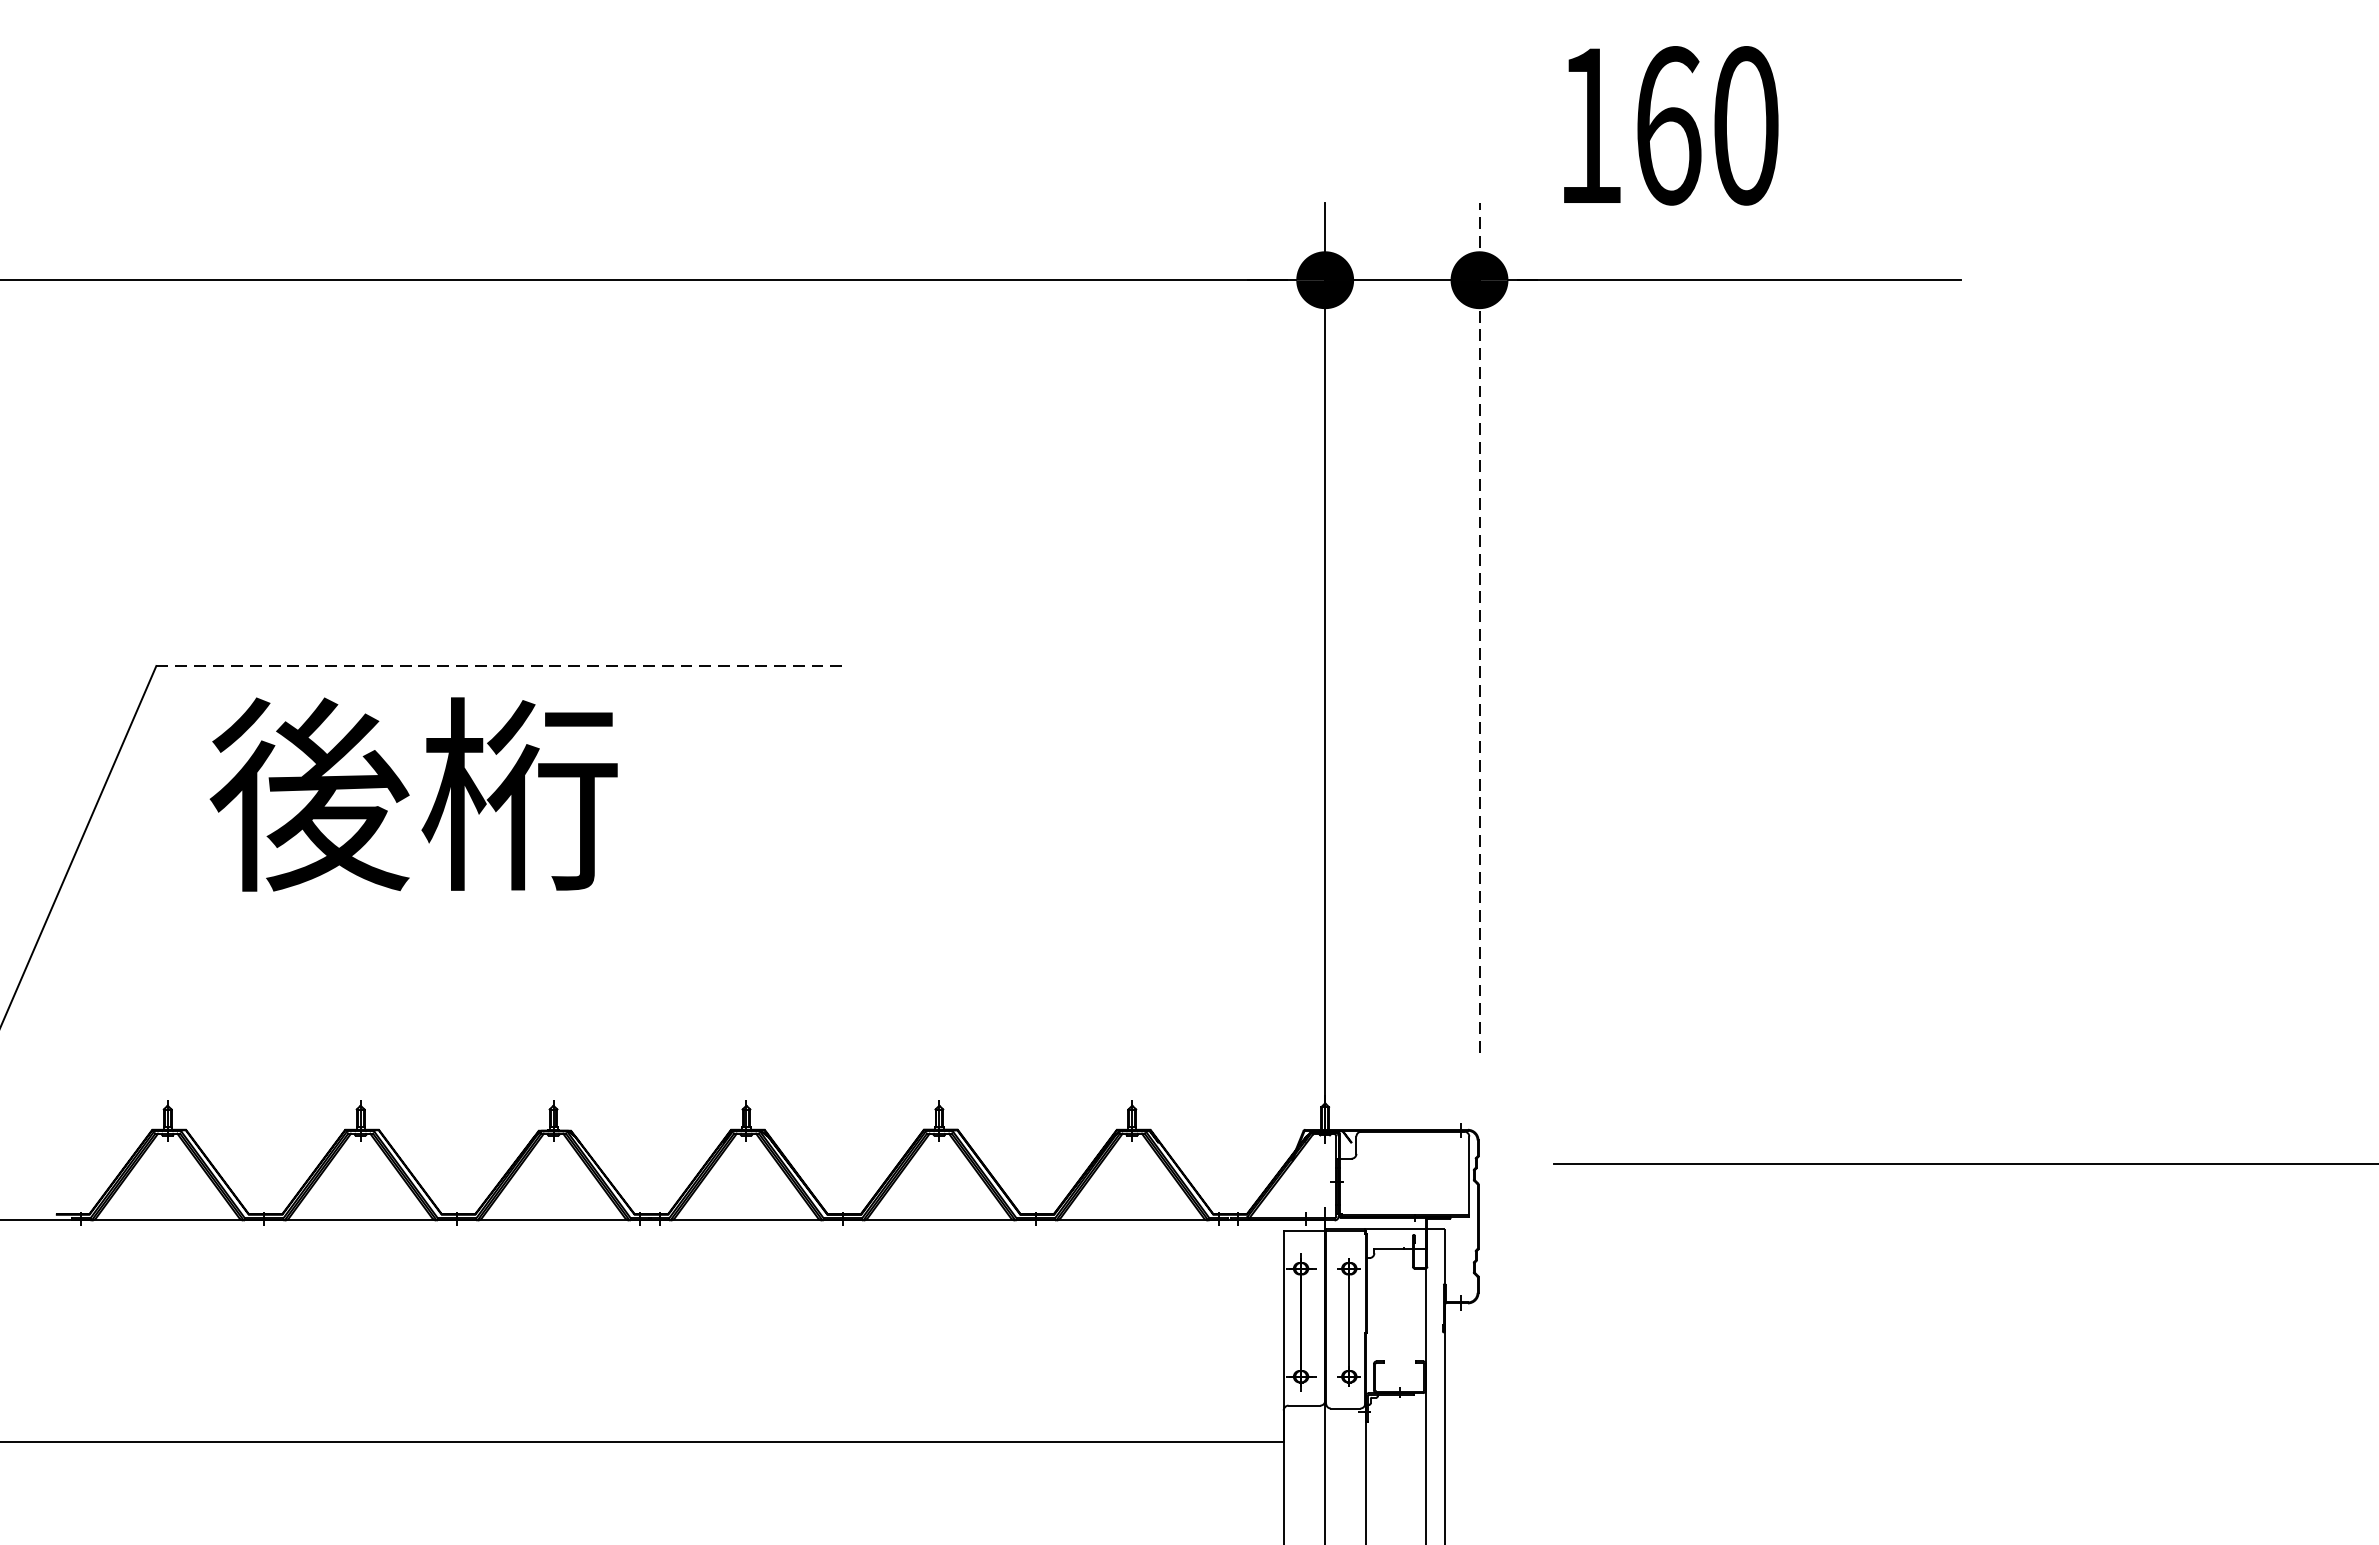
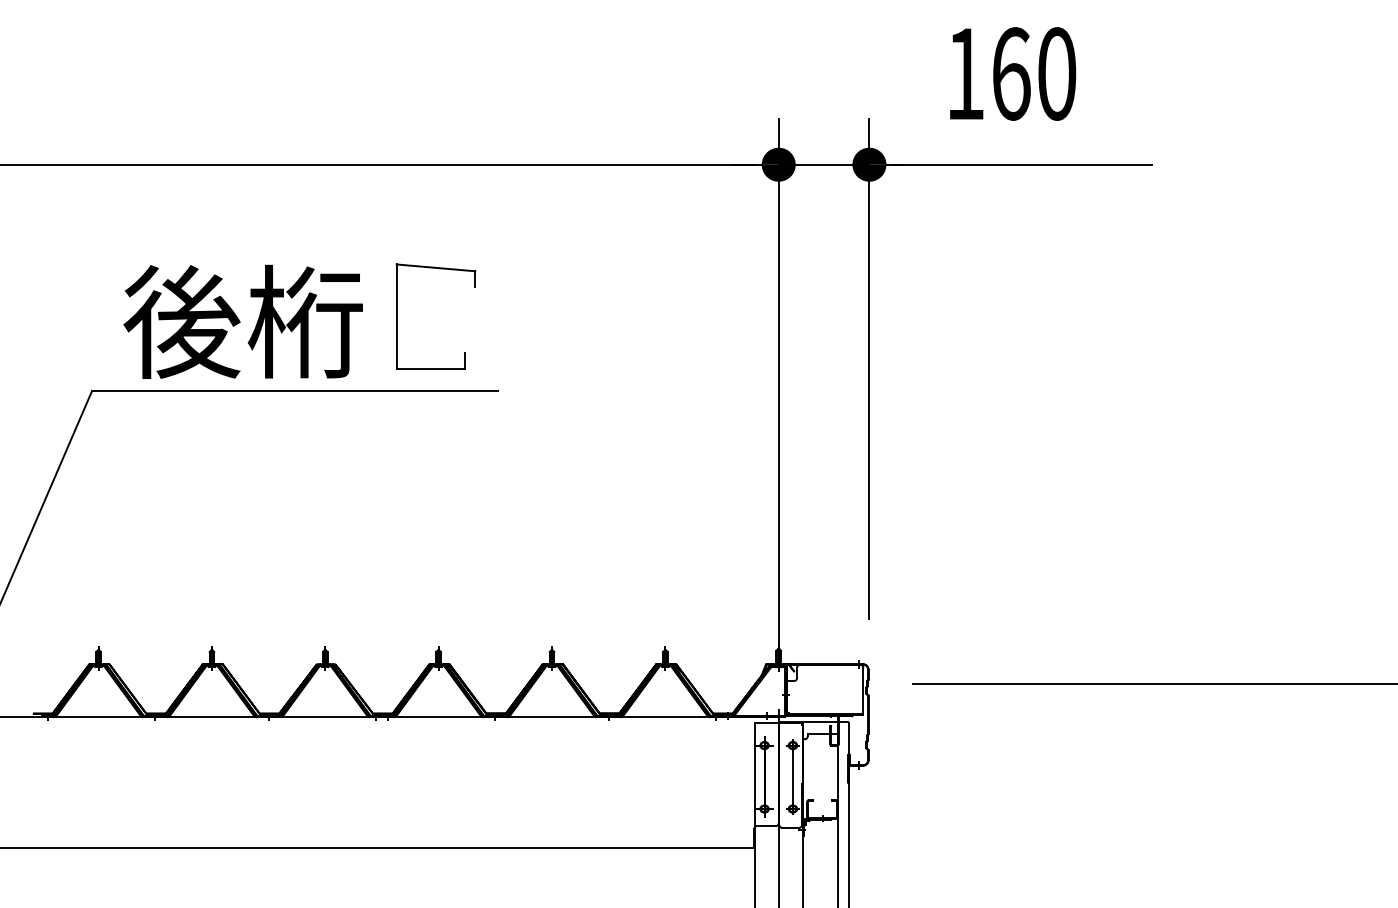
text: (1671, 124) -> (1013, 73), moved
part: (676, 538) -> (397, 316), added
line: (1479, 628) -> (869, 369), dashed -> solid
line: (502, 666) -> (295, 391), dashed -> solid
text: (412, 793) -> (242, 321), moved

